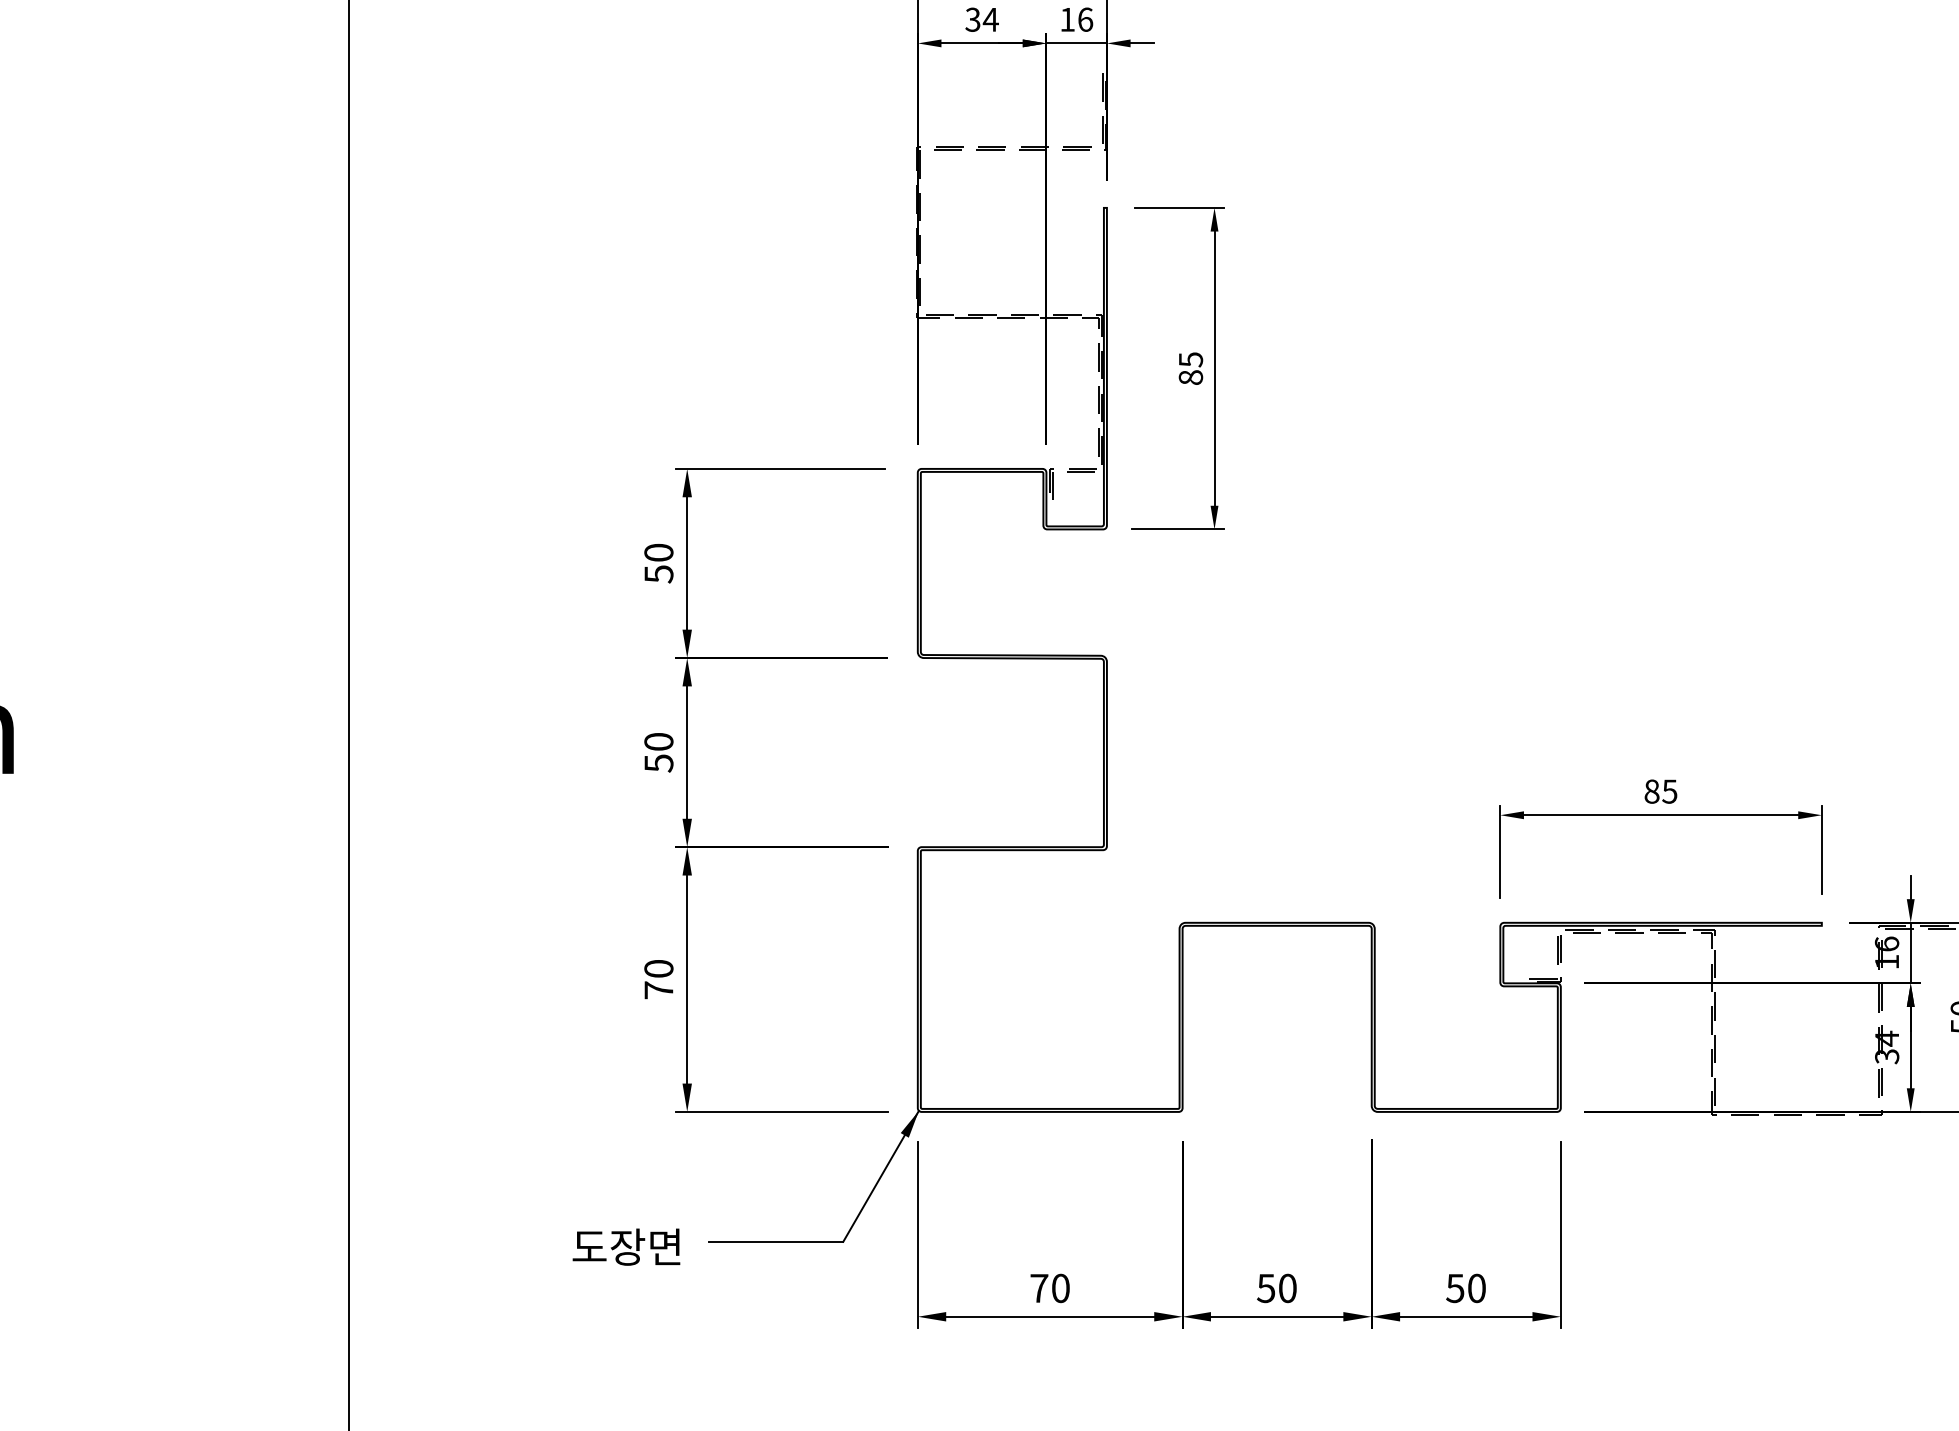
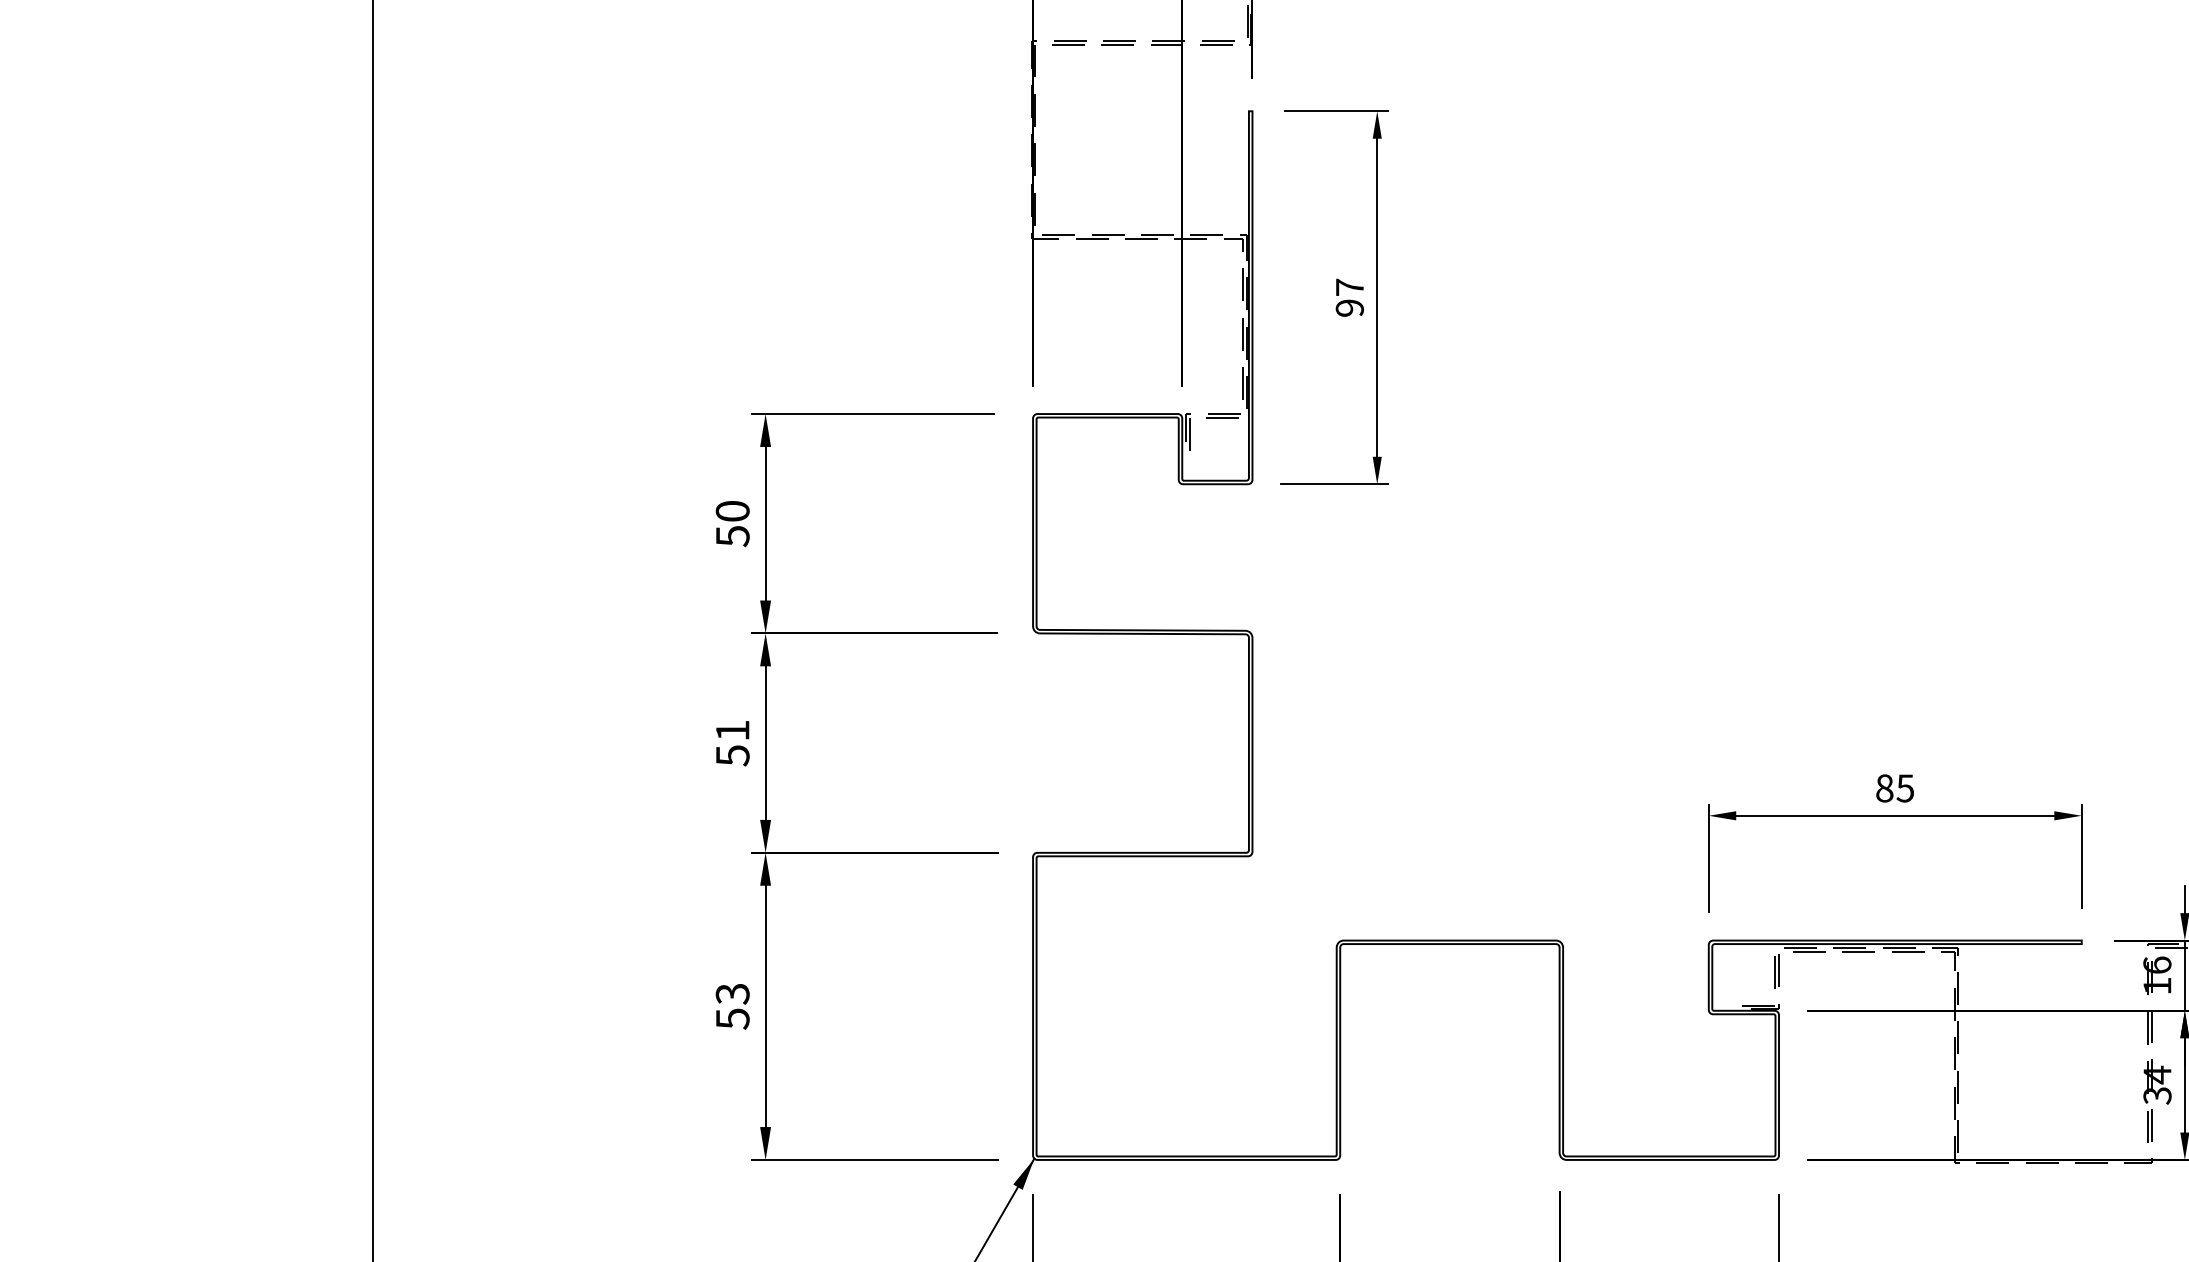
text: (1190, 368) -> (1349, 297), 85 -> 97
text: (658, 741) -> (732, 730), 50 -> 51
text: (658, 979) -> (732, 1006), 70 -> 53

